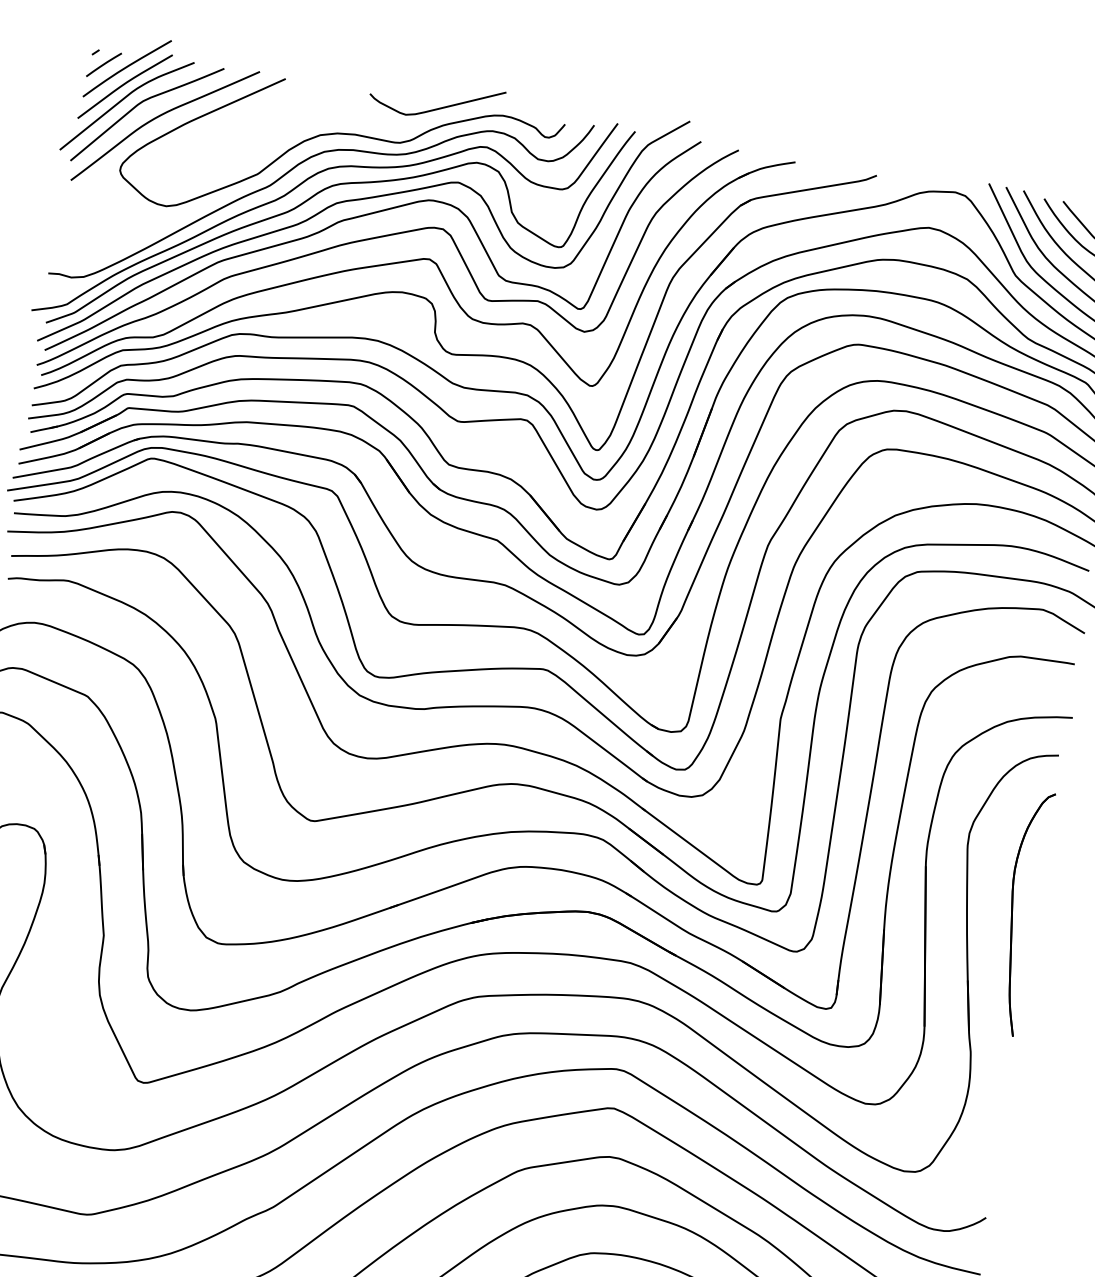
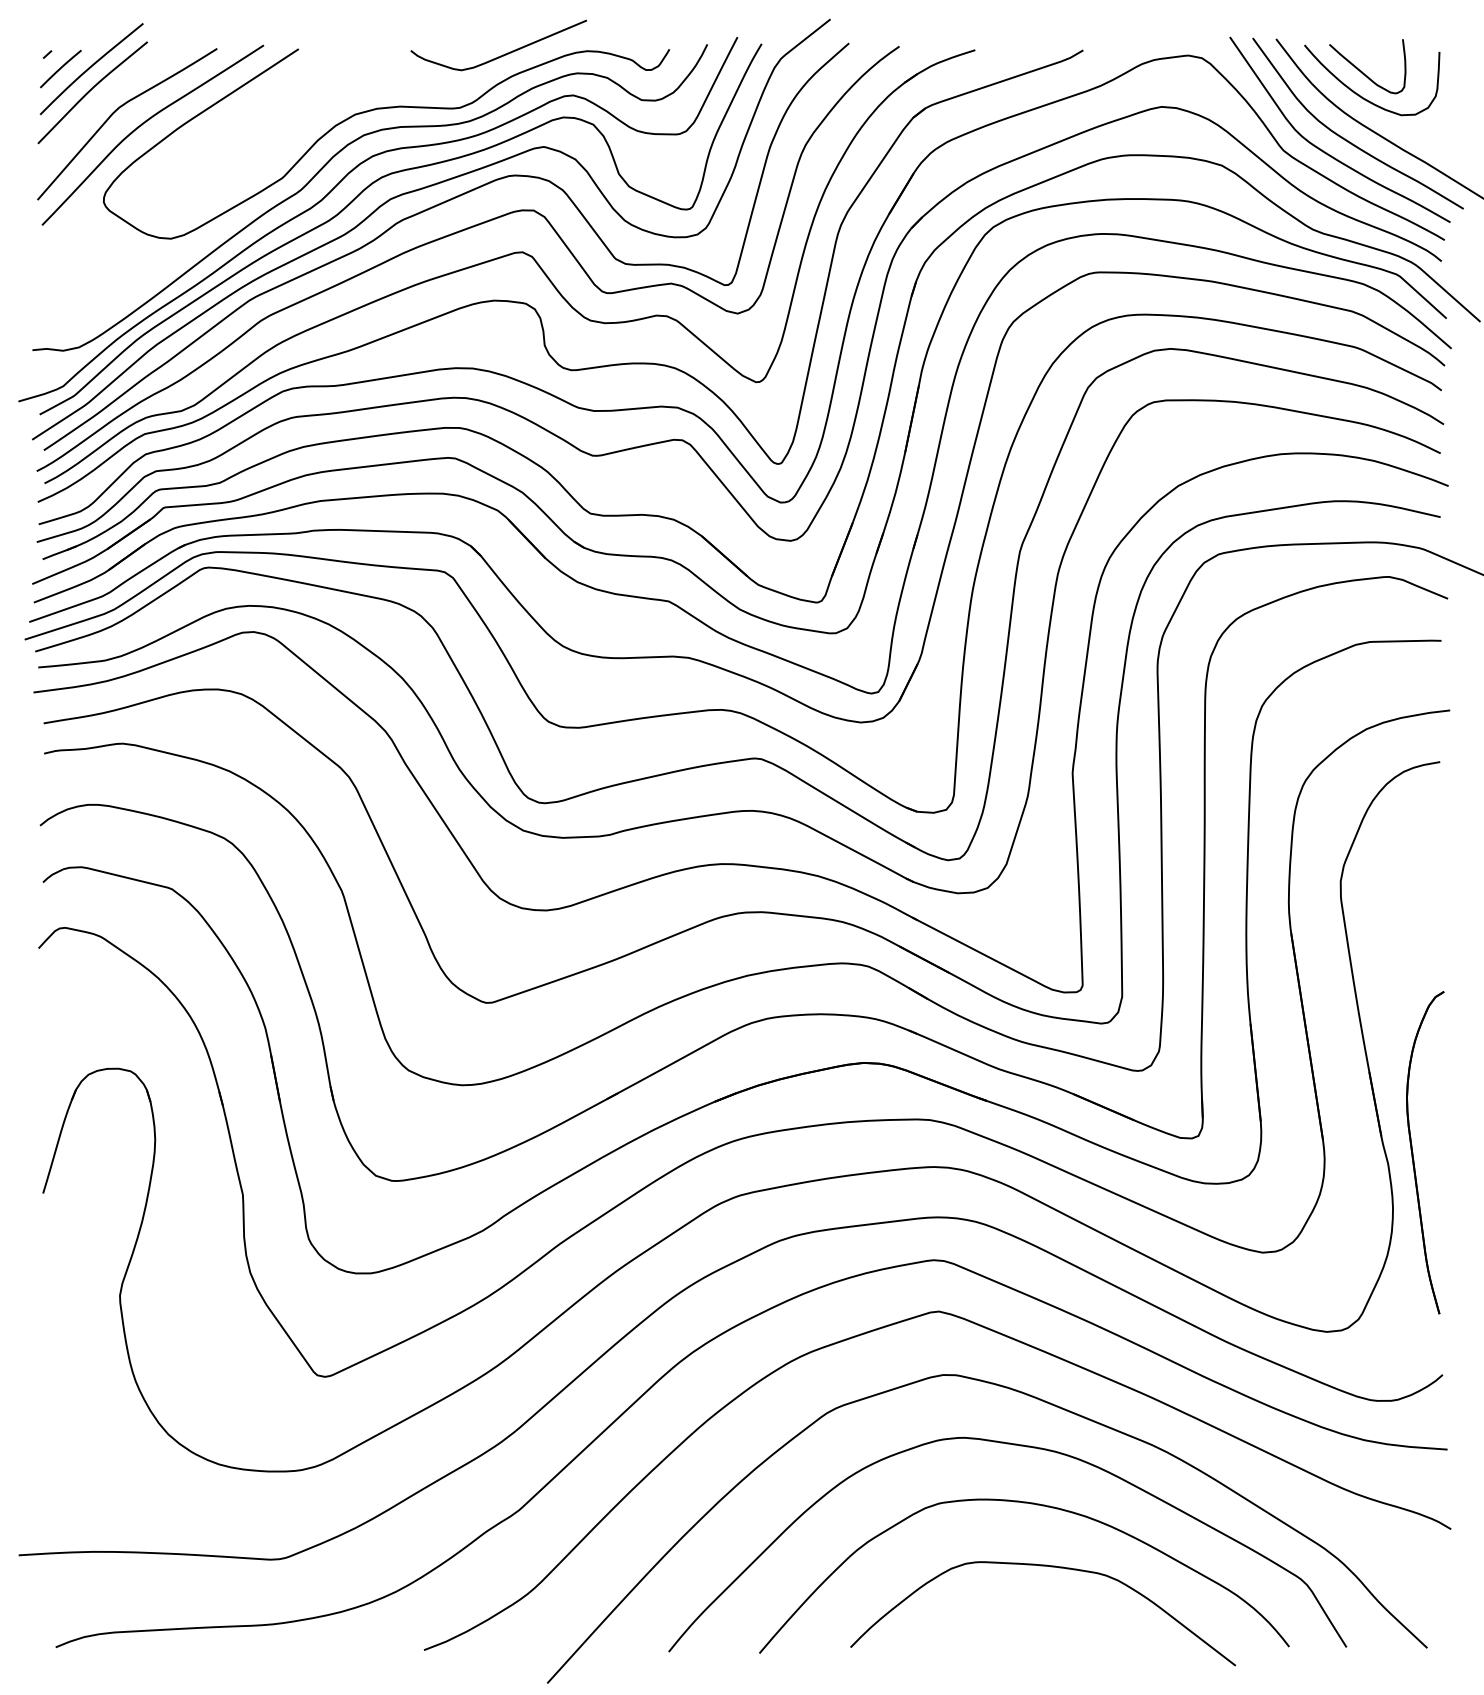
curve: (123, 100) -> (93, 110), removed
part: (1013, 911) -> (1413, 1152), moved

